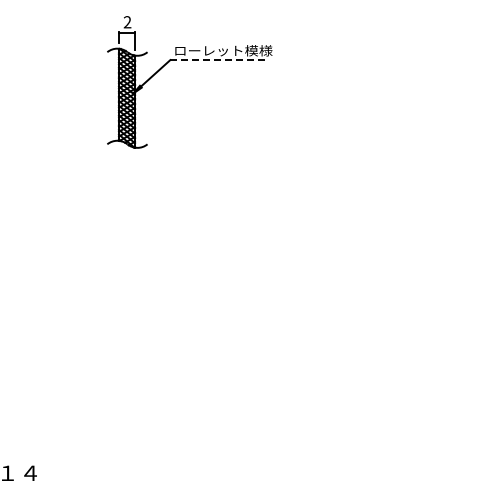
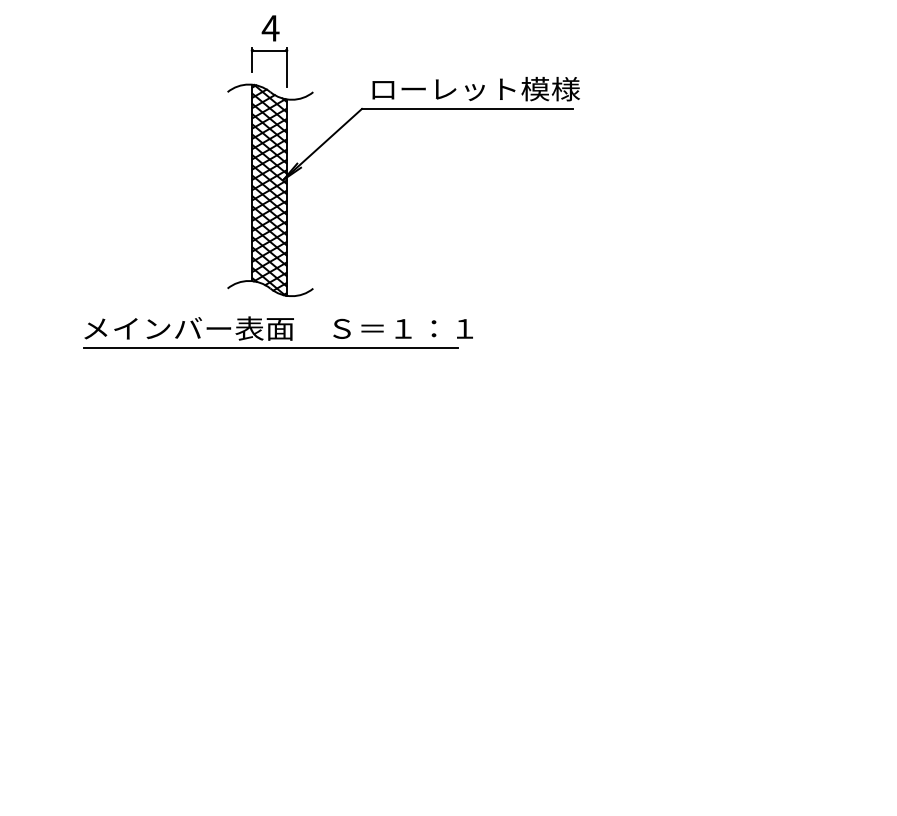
text: (127, 22) -> (270, 28), 2 -> 4
line: (220, 60) -> (468, 109), dashed -> solid
part: (130, 164) -> (276, 331), added

